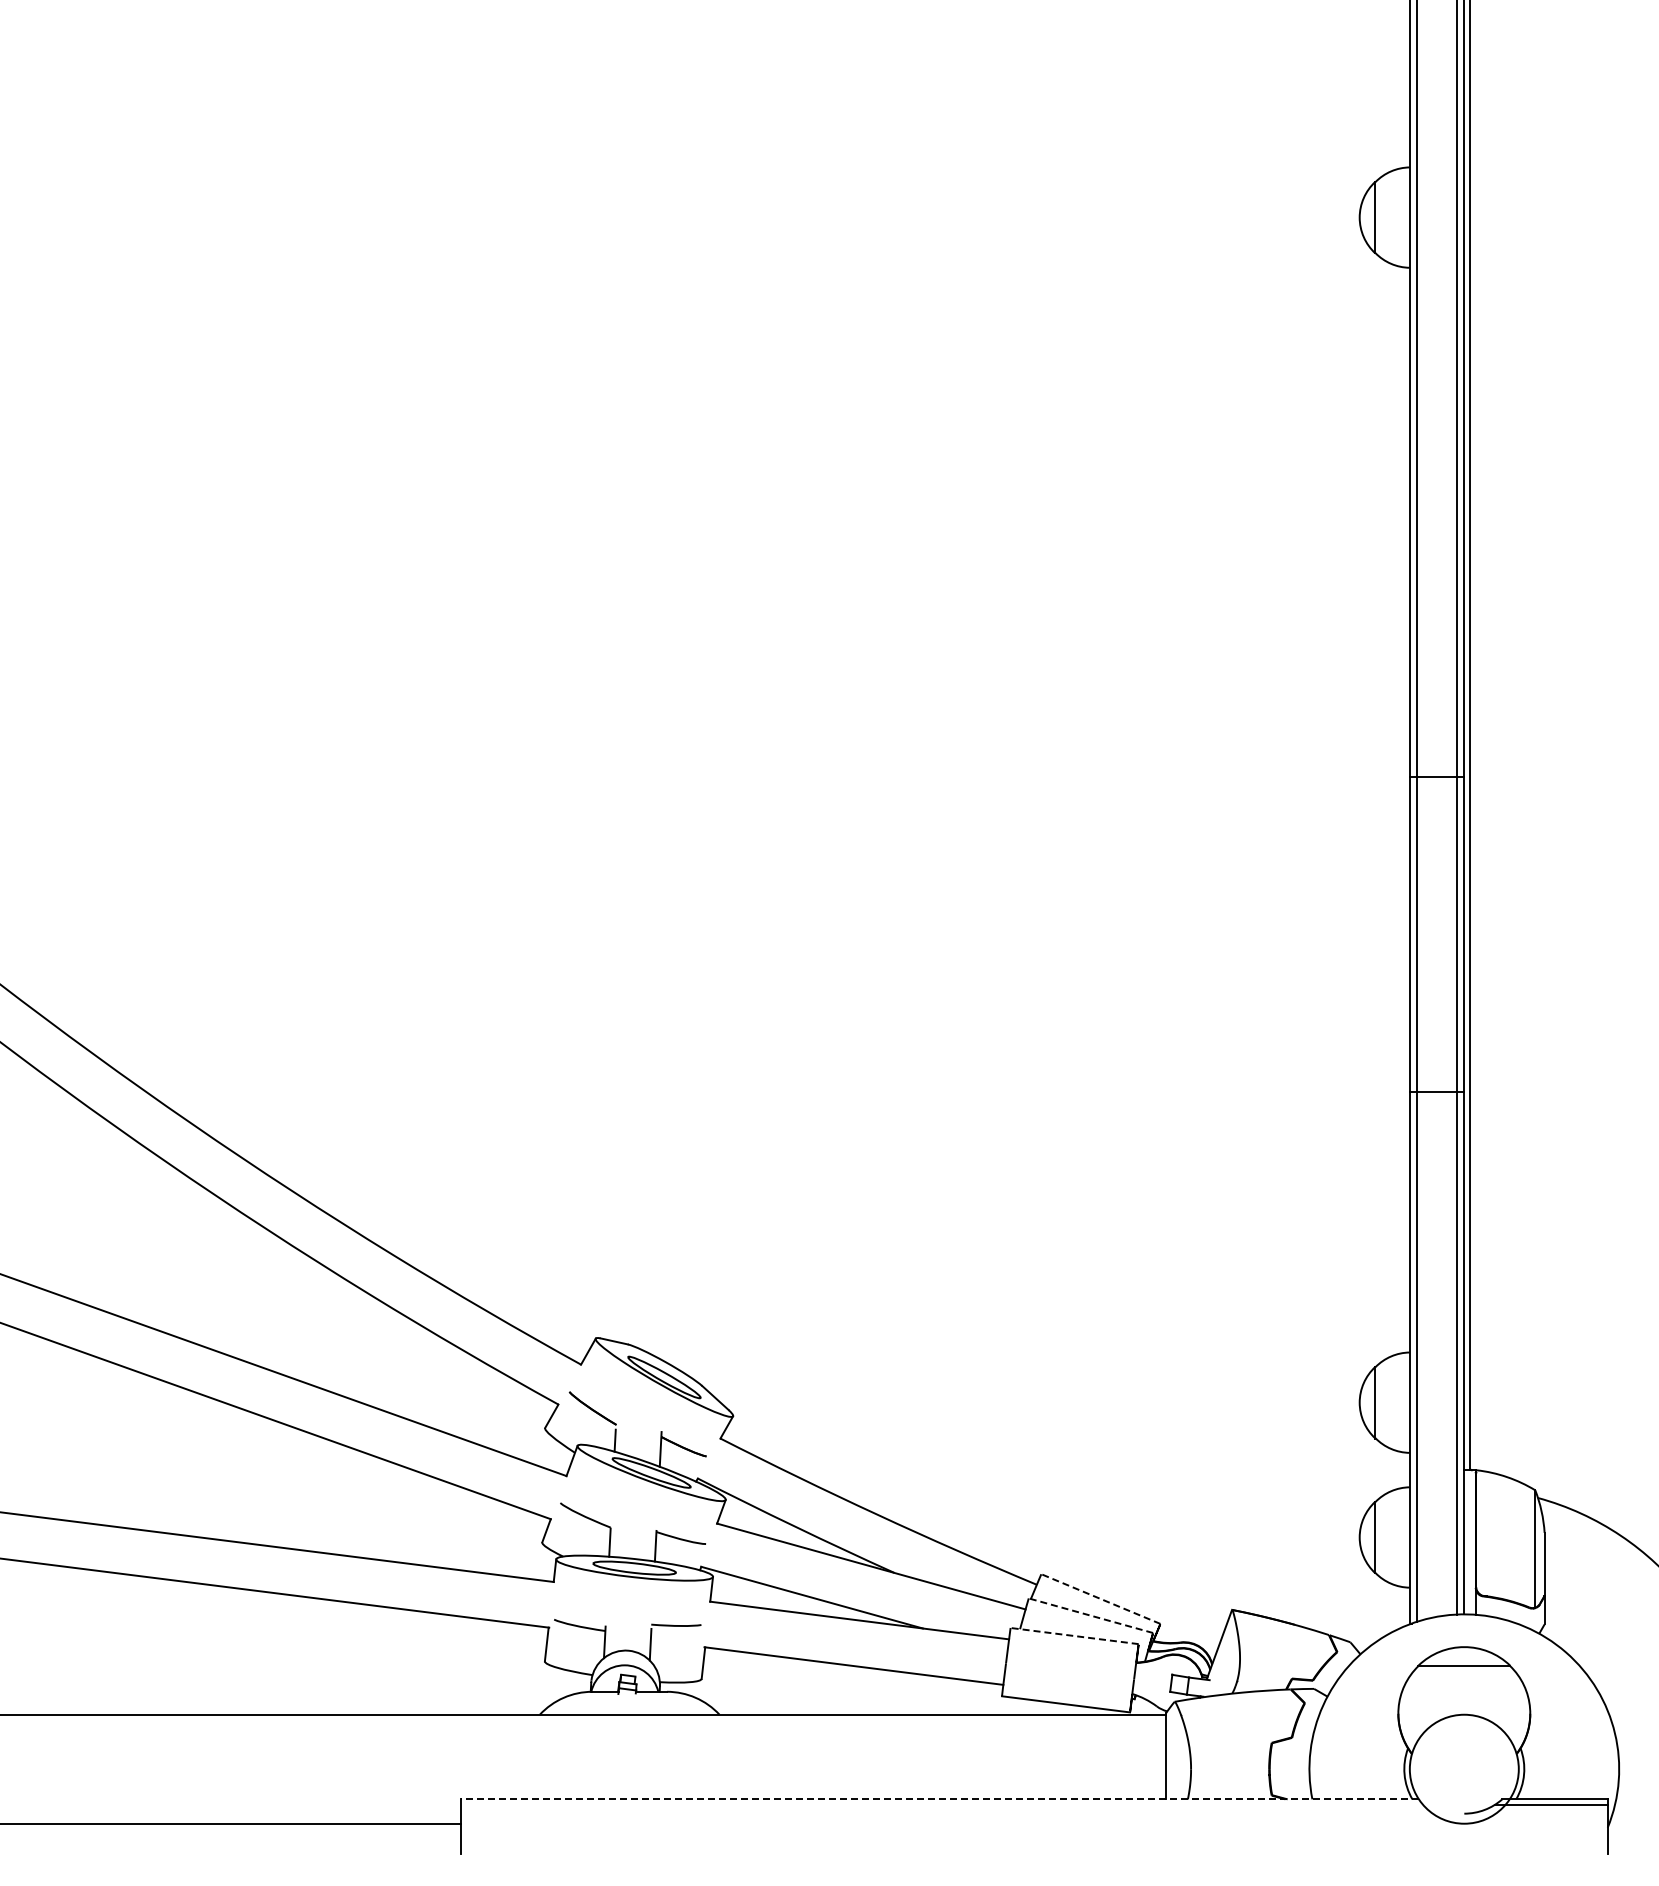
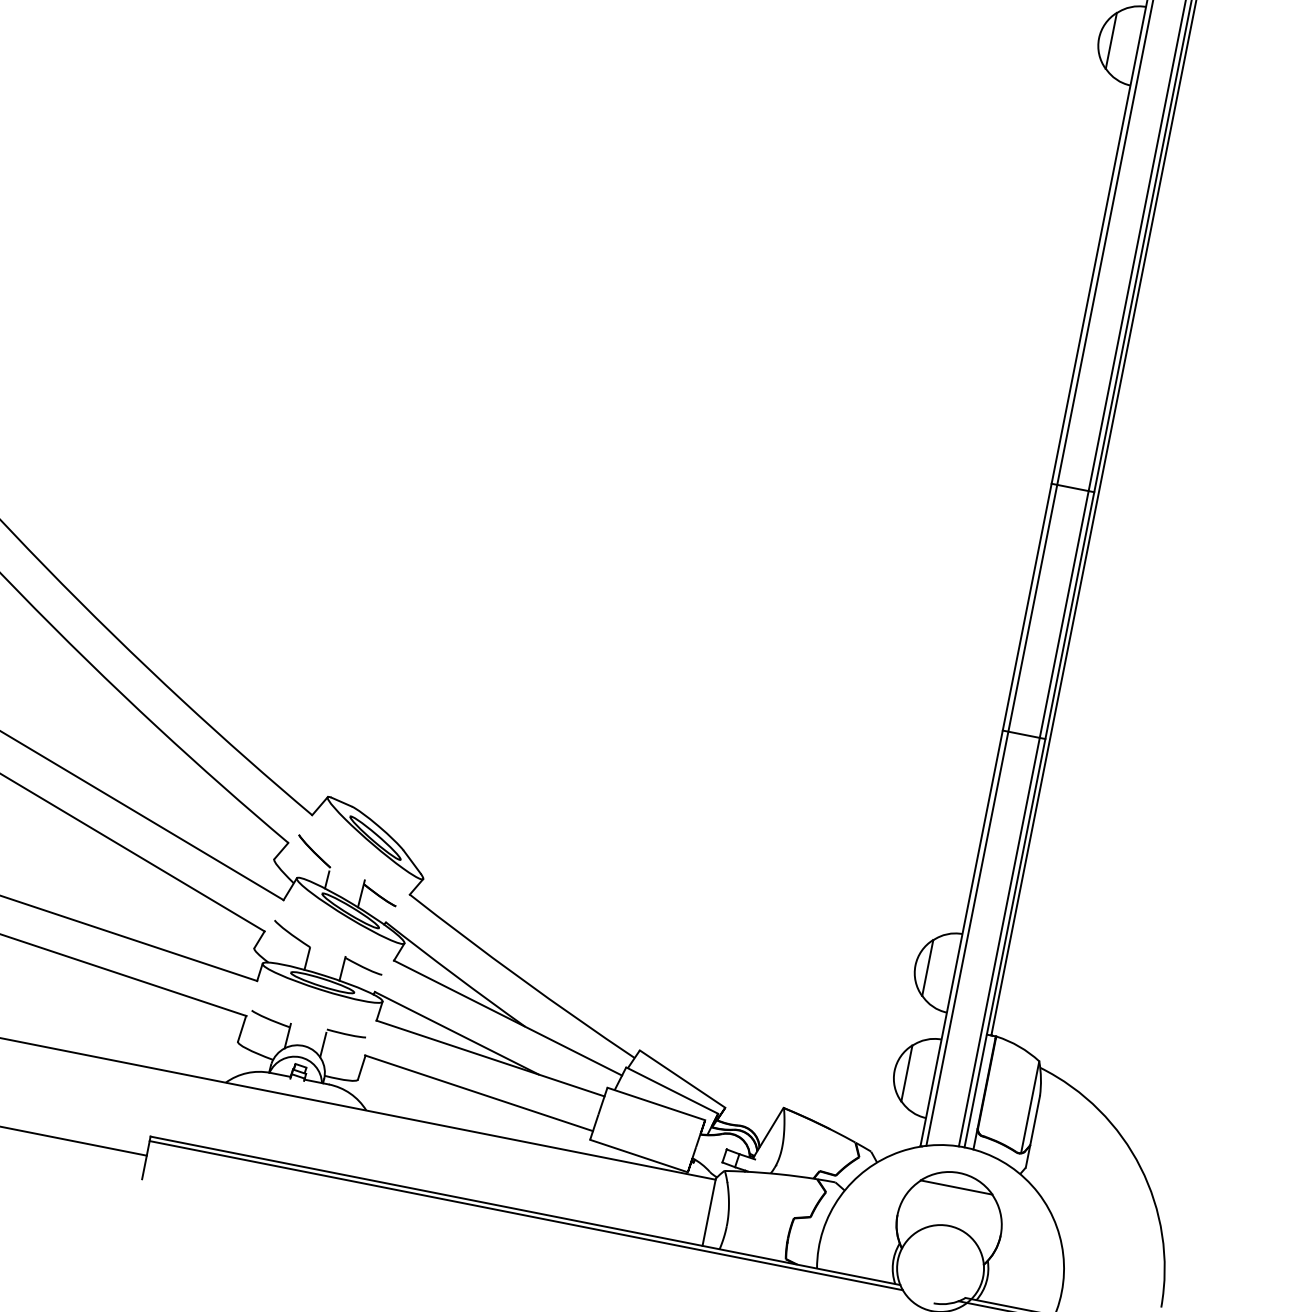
line: (1100, 1599) -> (682, 1079), dashed -> solid
line: (1090, 1615) -> (671, 1090), dashed -> solid
line: (1074, 1636) -> (656, 1104), dashed -> solid
line: (939, 1799) -> (525, 1210), dashed -> solid
line: (941, 1805) -> (525, 1215), added

